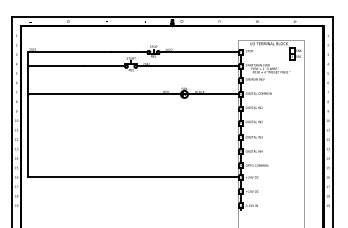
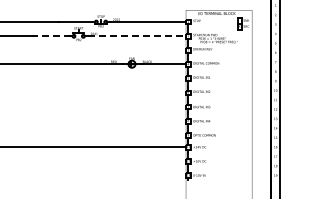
line: (103, 66) -> (51, 36), solid -> dashed
line: (189, 66) -> (137, 36), solid -> dashed

